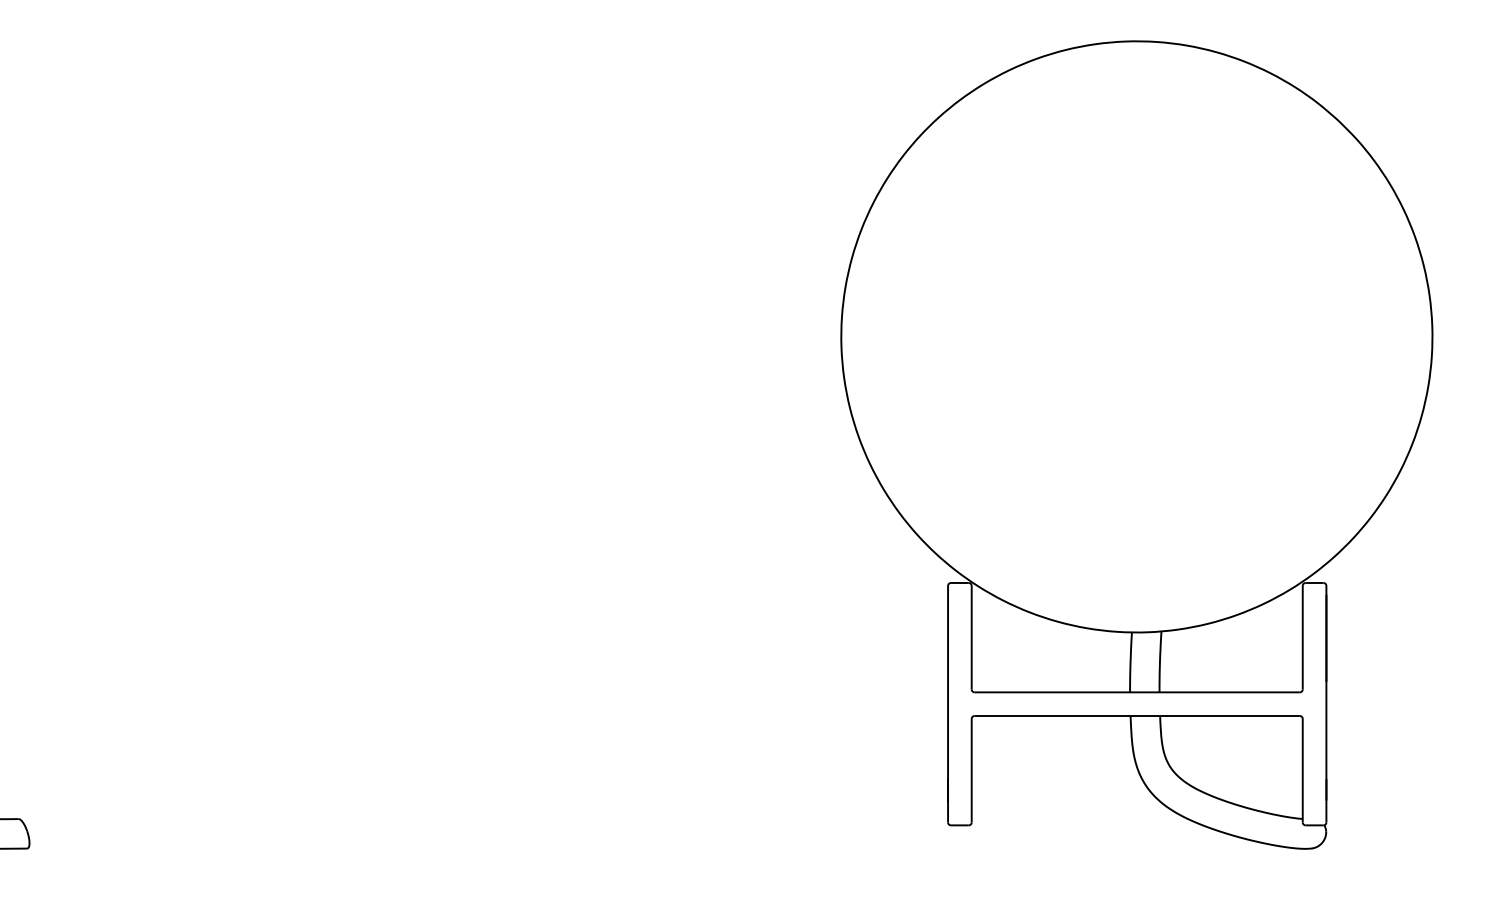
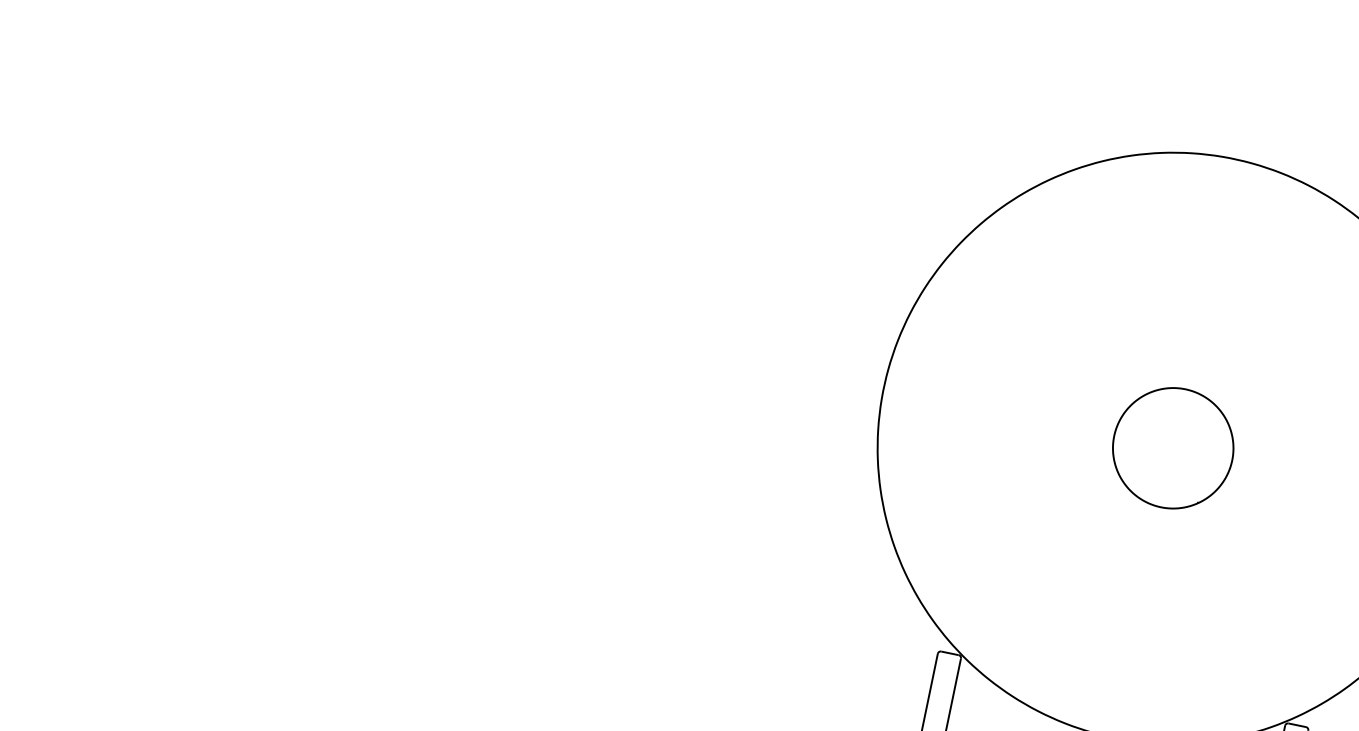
part: (1136, 336) -> (1172, 447), added

